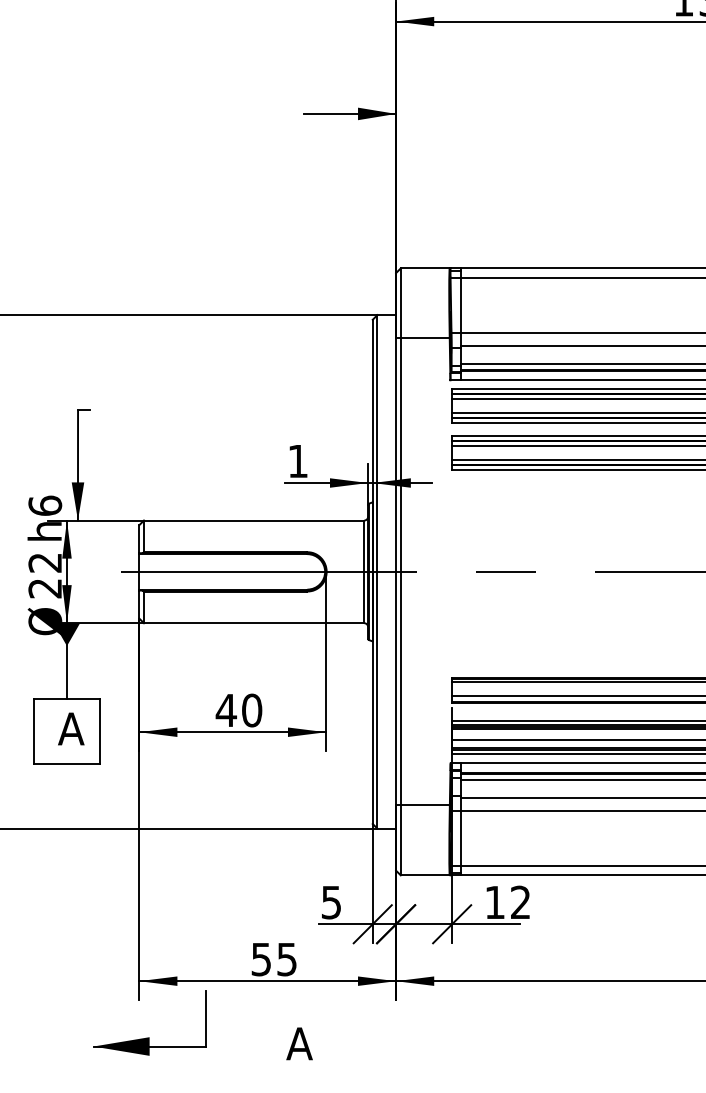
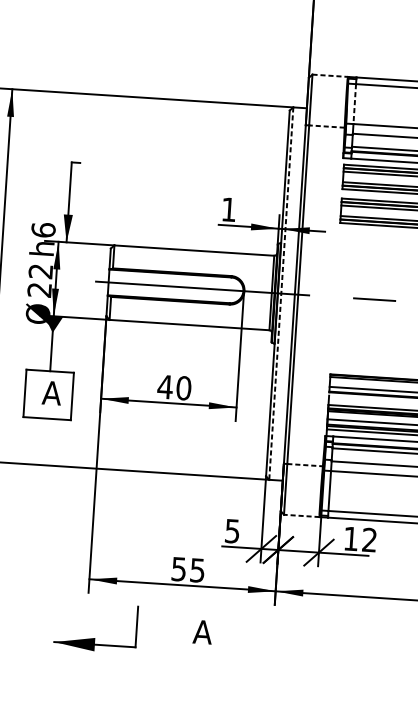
line: (425, 268) -> (330, 75), solid -> dashed
line: (461, 305) -> (354, 104), solid -> dashed
line: (424, 338) -> (326, 126), solid -> dashed
line: (377, 571) -> (281, 293), solid -> dashed
line: (425, 805) -> (305, 465), solid -> dashed
line: (425, 875) -> (301, 516), solid -> dashed
part: (149, 1037) -> (95, 638), moved

